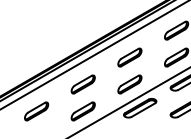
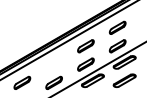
part: (82, 84) -> (53, 64), removed

